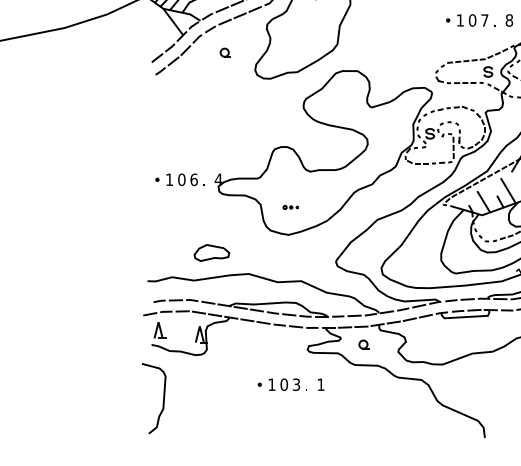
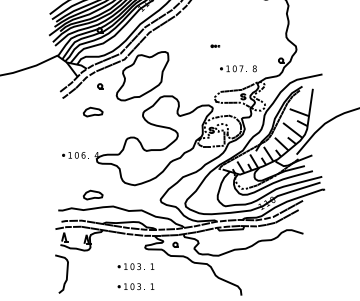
part: (210, 99) -> (92, 111), added
part: (289, 207) -> (135, 170), removed
part: (289, 421) -> (135, 286), added

